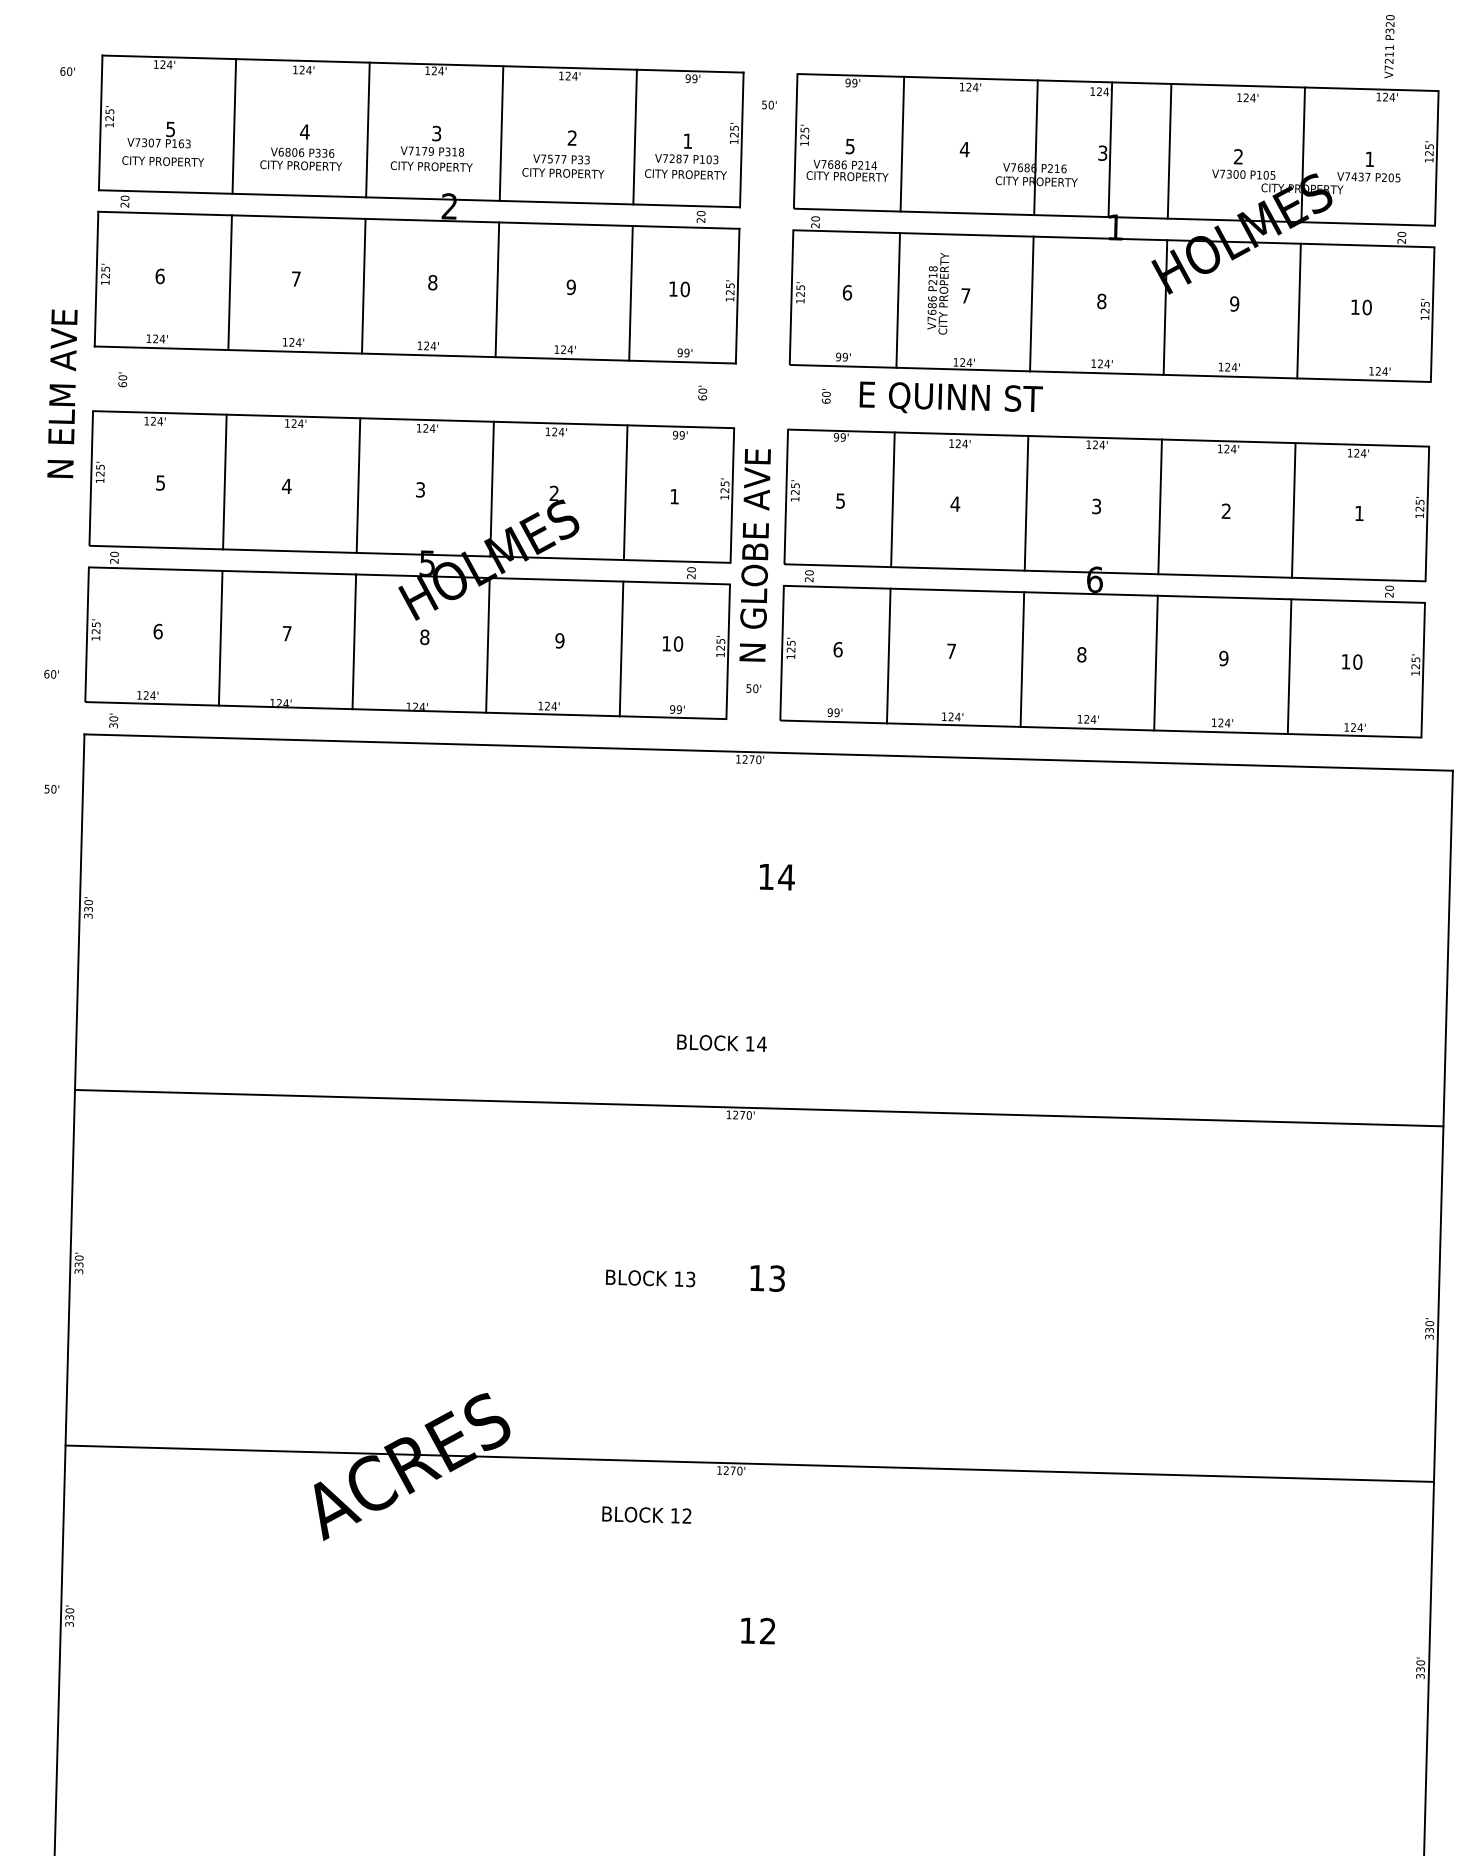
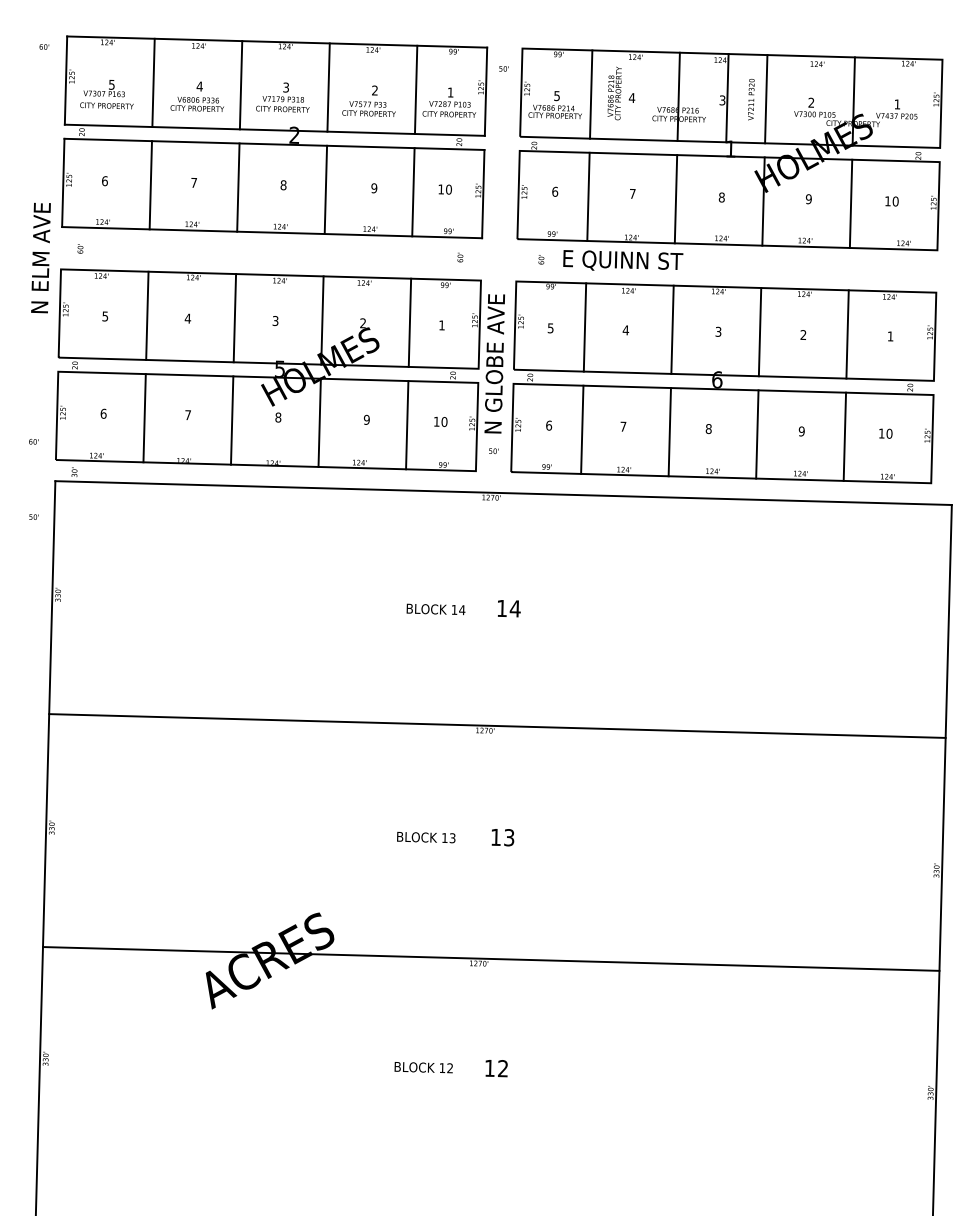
text: (1389, 46) -> (751, 99), moved
text: (937, 293) -> (614, 93), moved
text: (777, 876) -> (509, 608), moved
text: (721, 1043) -> (435, 609), moved
text: (646, 1514) -> (423, 1067), moved

